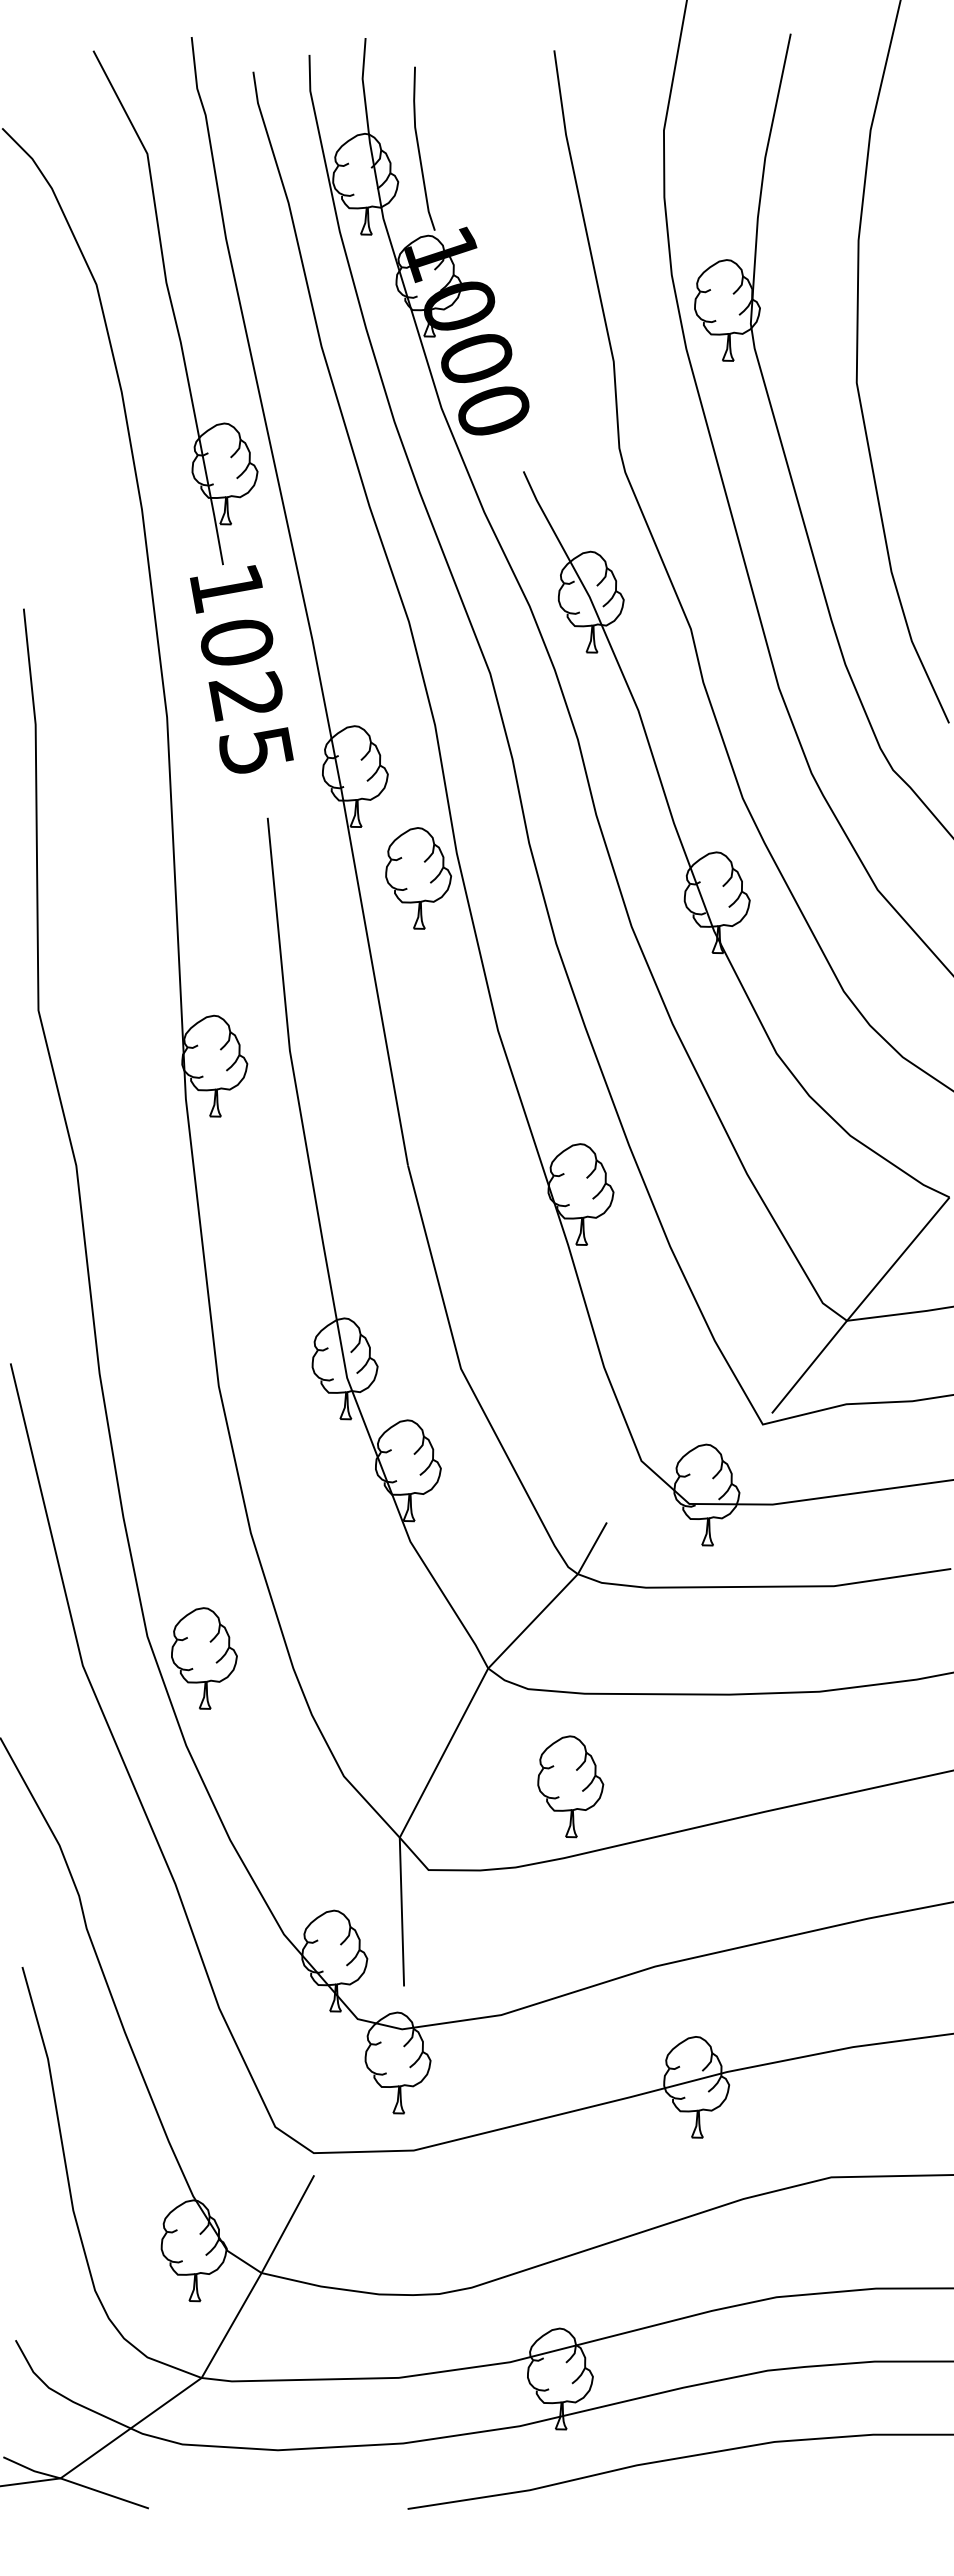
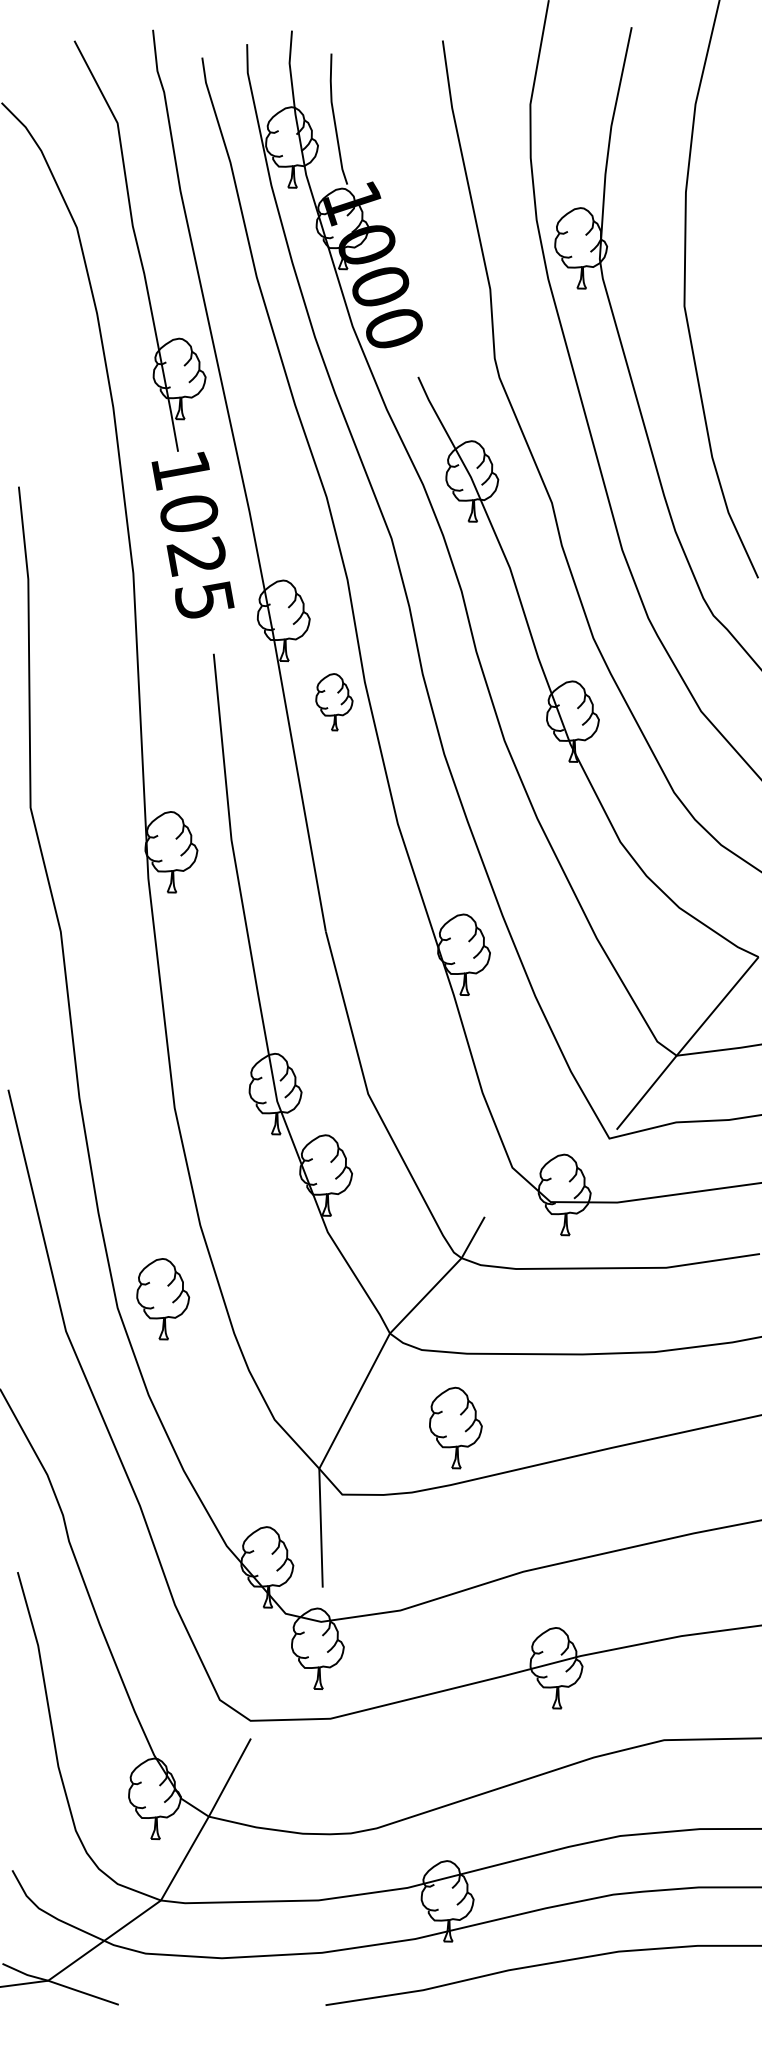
part: (418, 878) -> (334, 702), size x0.7
part: (204, 1658) -> (163, 1299), moved

